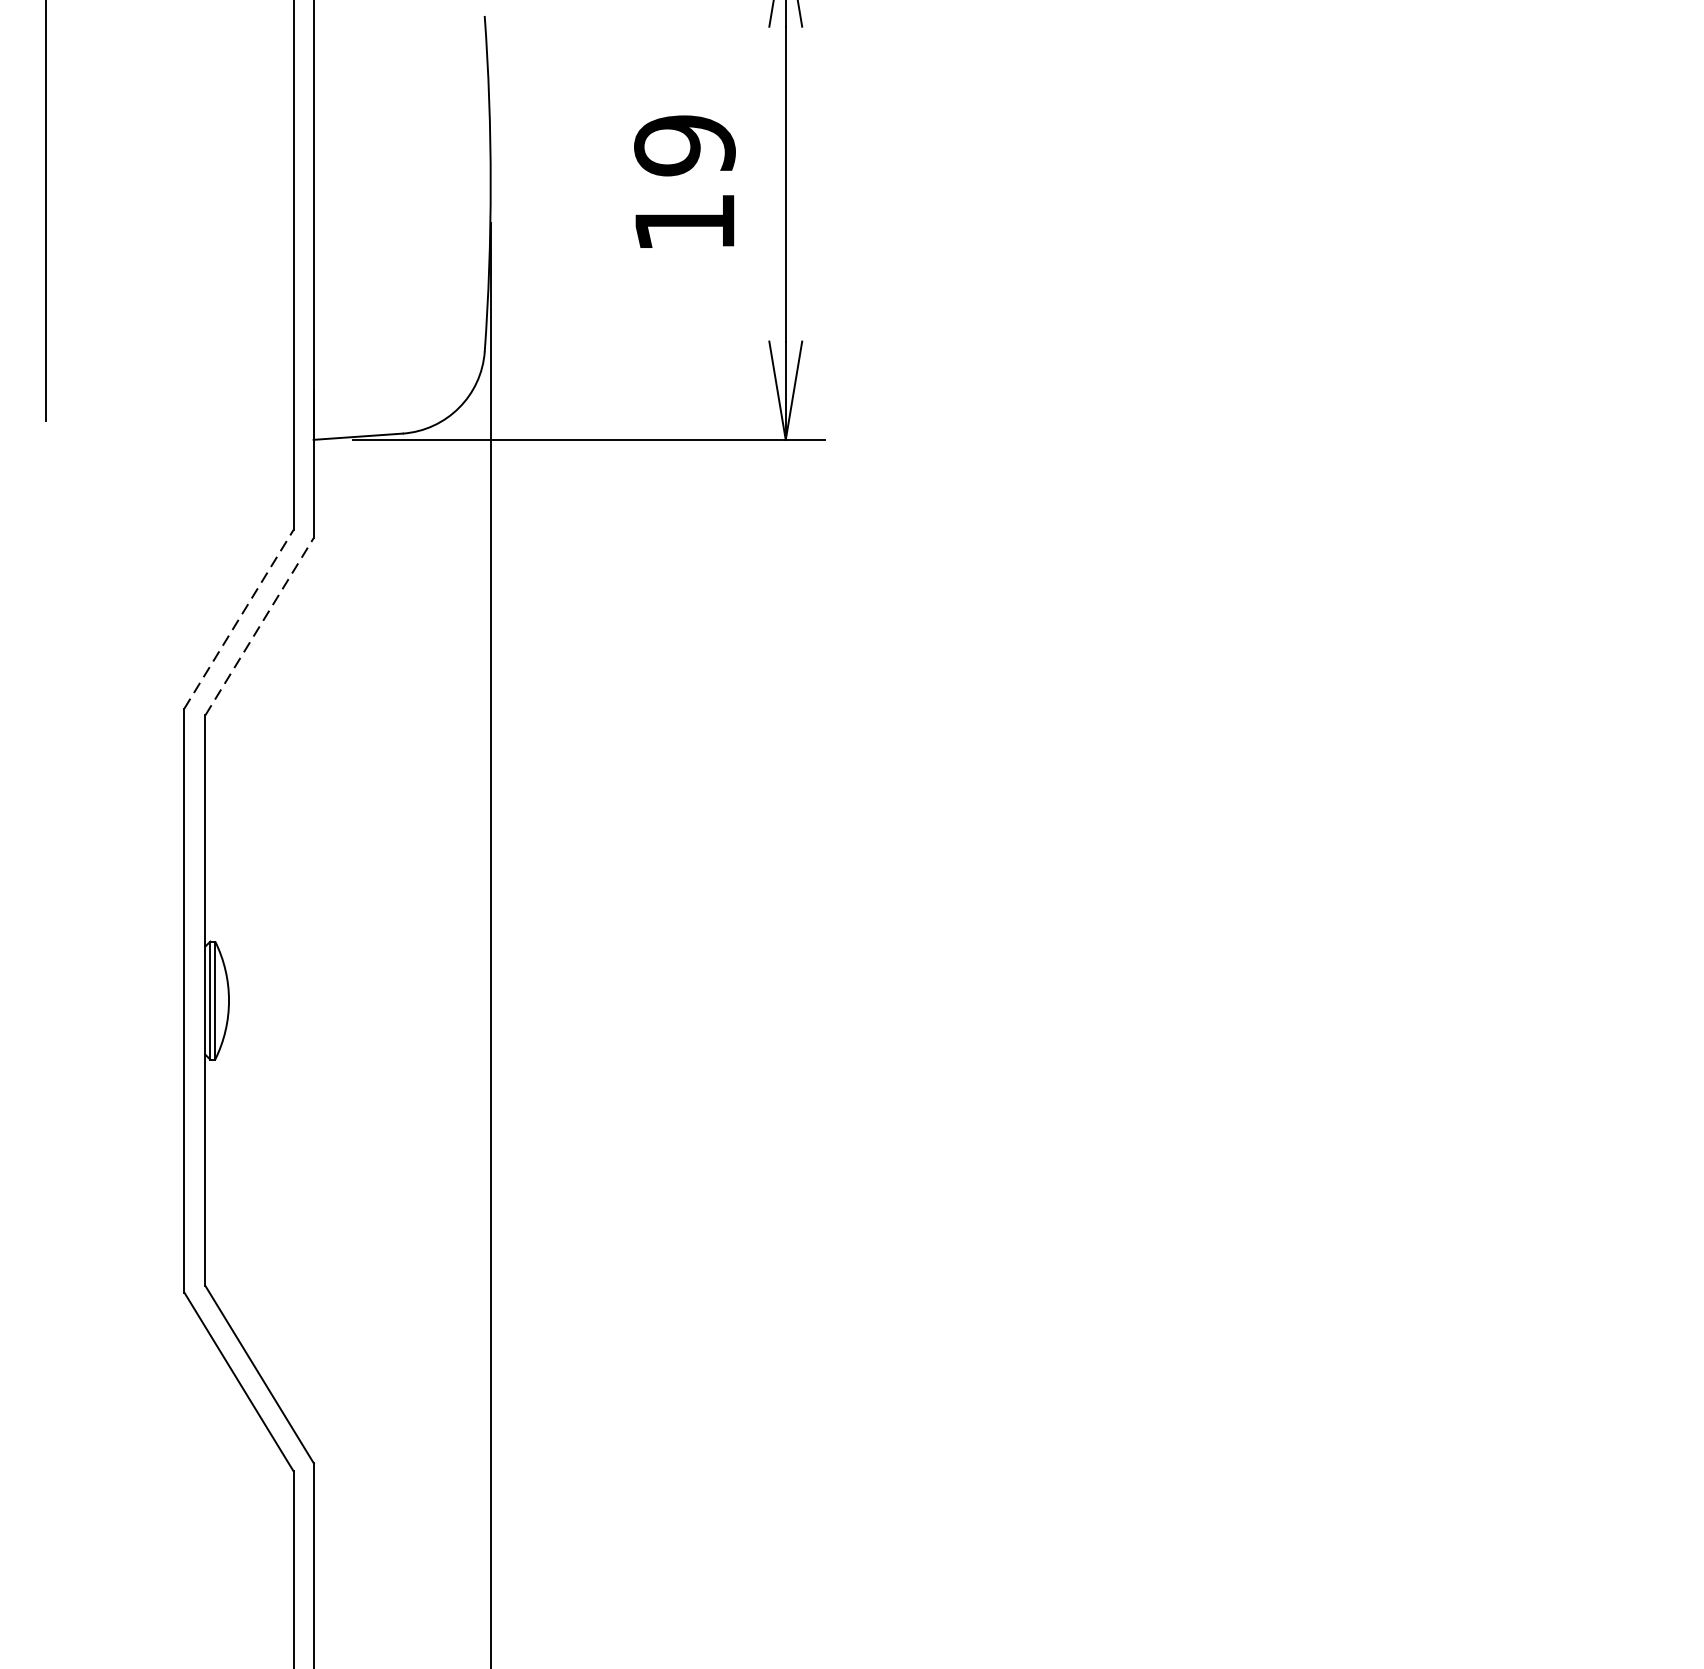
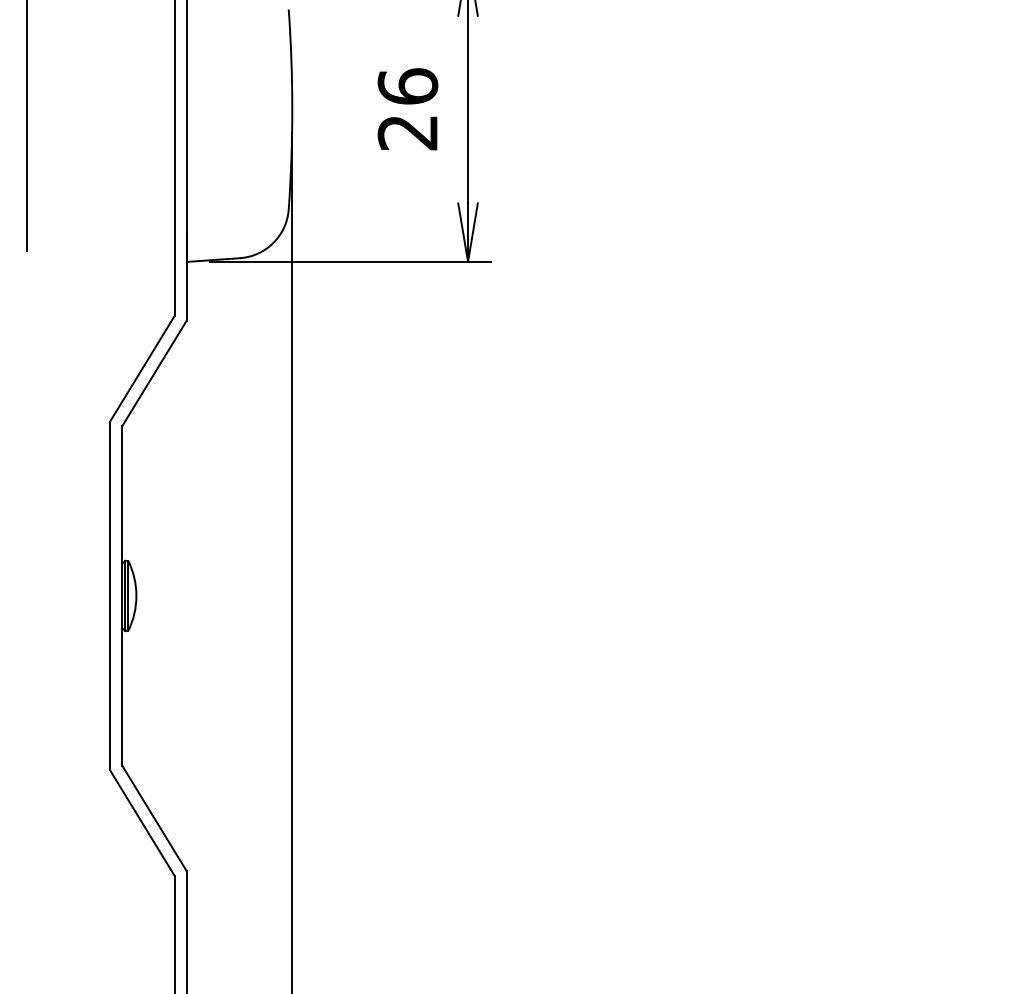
text: (684, 183) -> (407, 109), 19 -> 26
line: (239, 618) -> (142, 368), dashed -> solid
line: (259, 627) -> (154, 373), dashed -> solid

